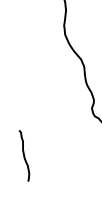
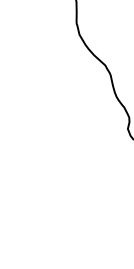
curve: (24, 155) -> (45, 203), removed

